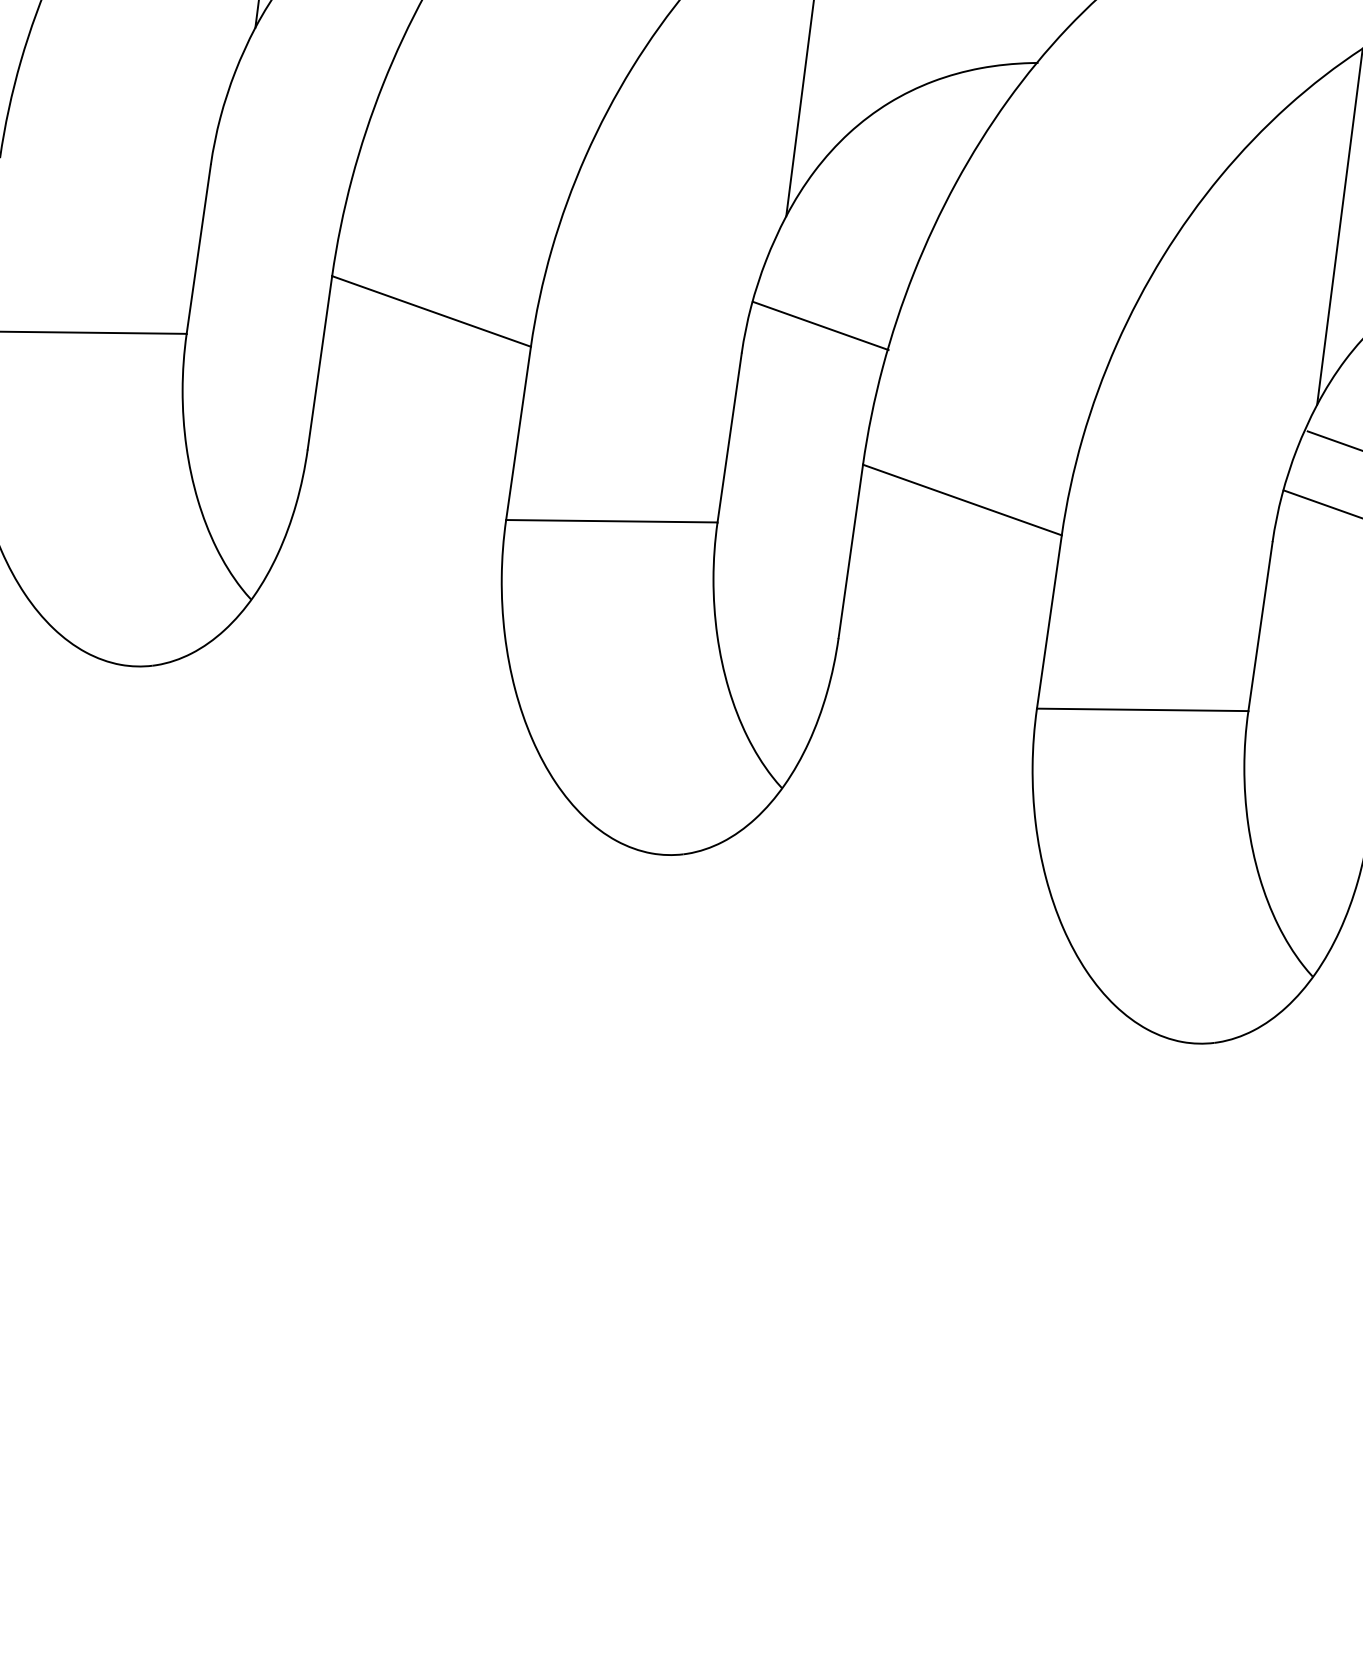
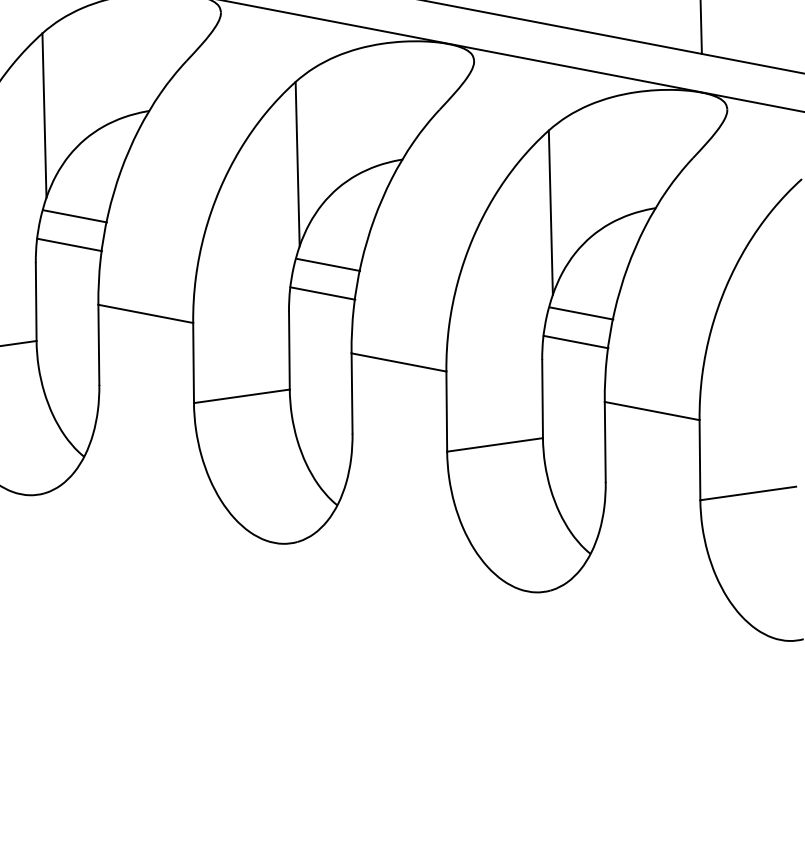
line: (311, 77) -> (75, 216), added
line: (289, 136) -> (69, 244), added
line: (842, 265) -> (328, 264), added

